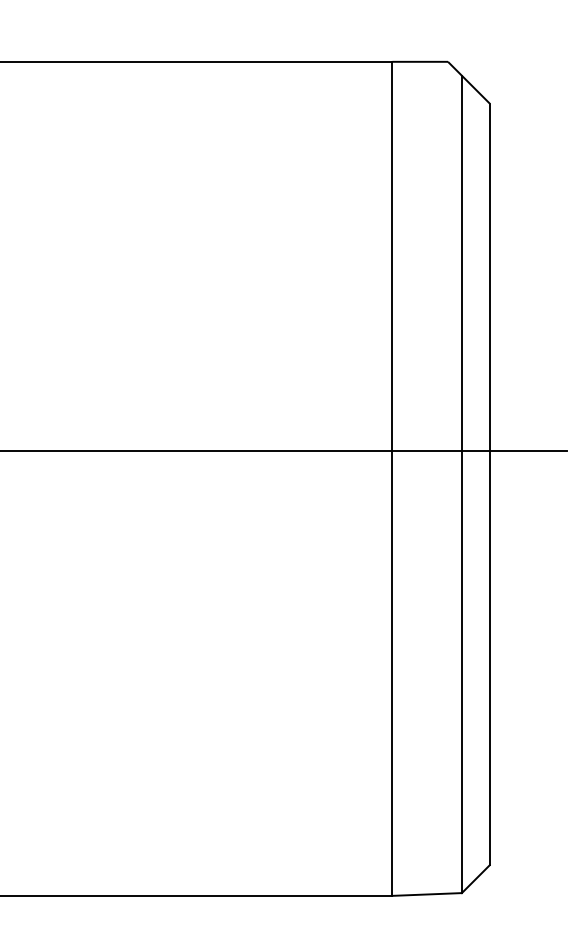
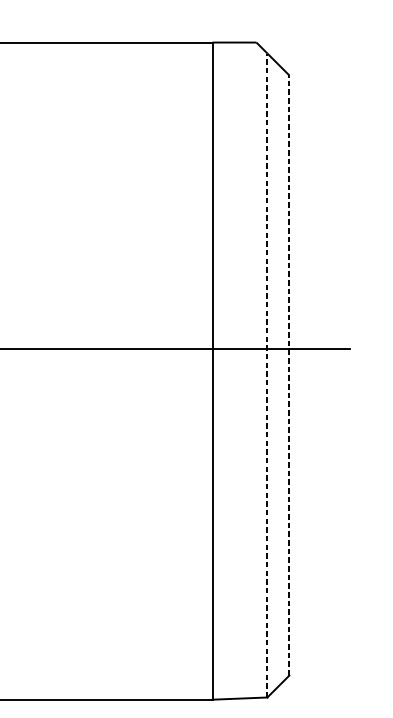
line: (461, 484) -> (267, 375), solid -> dashed
line: (489, 484) -> (289, 375), solid -> dashed

